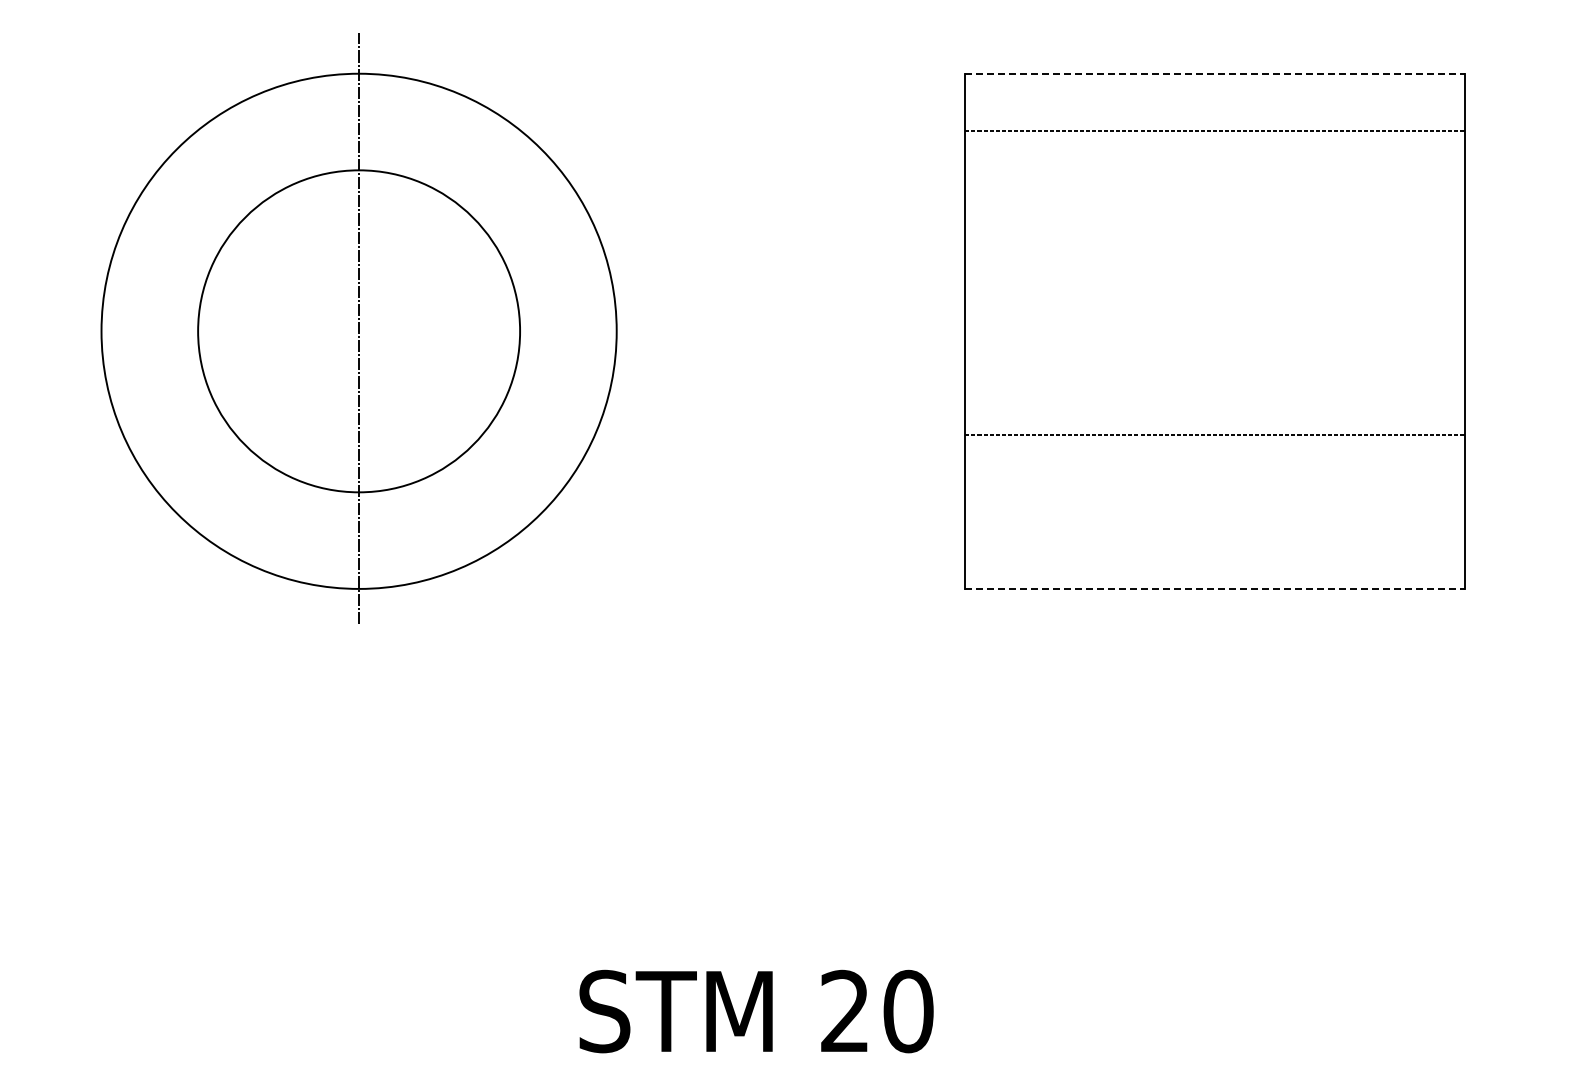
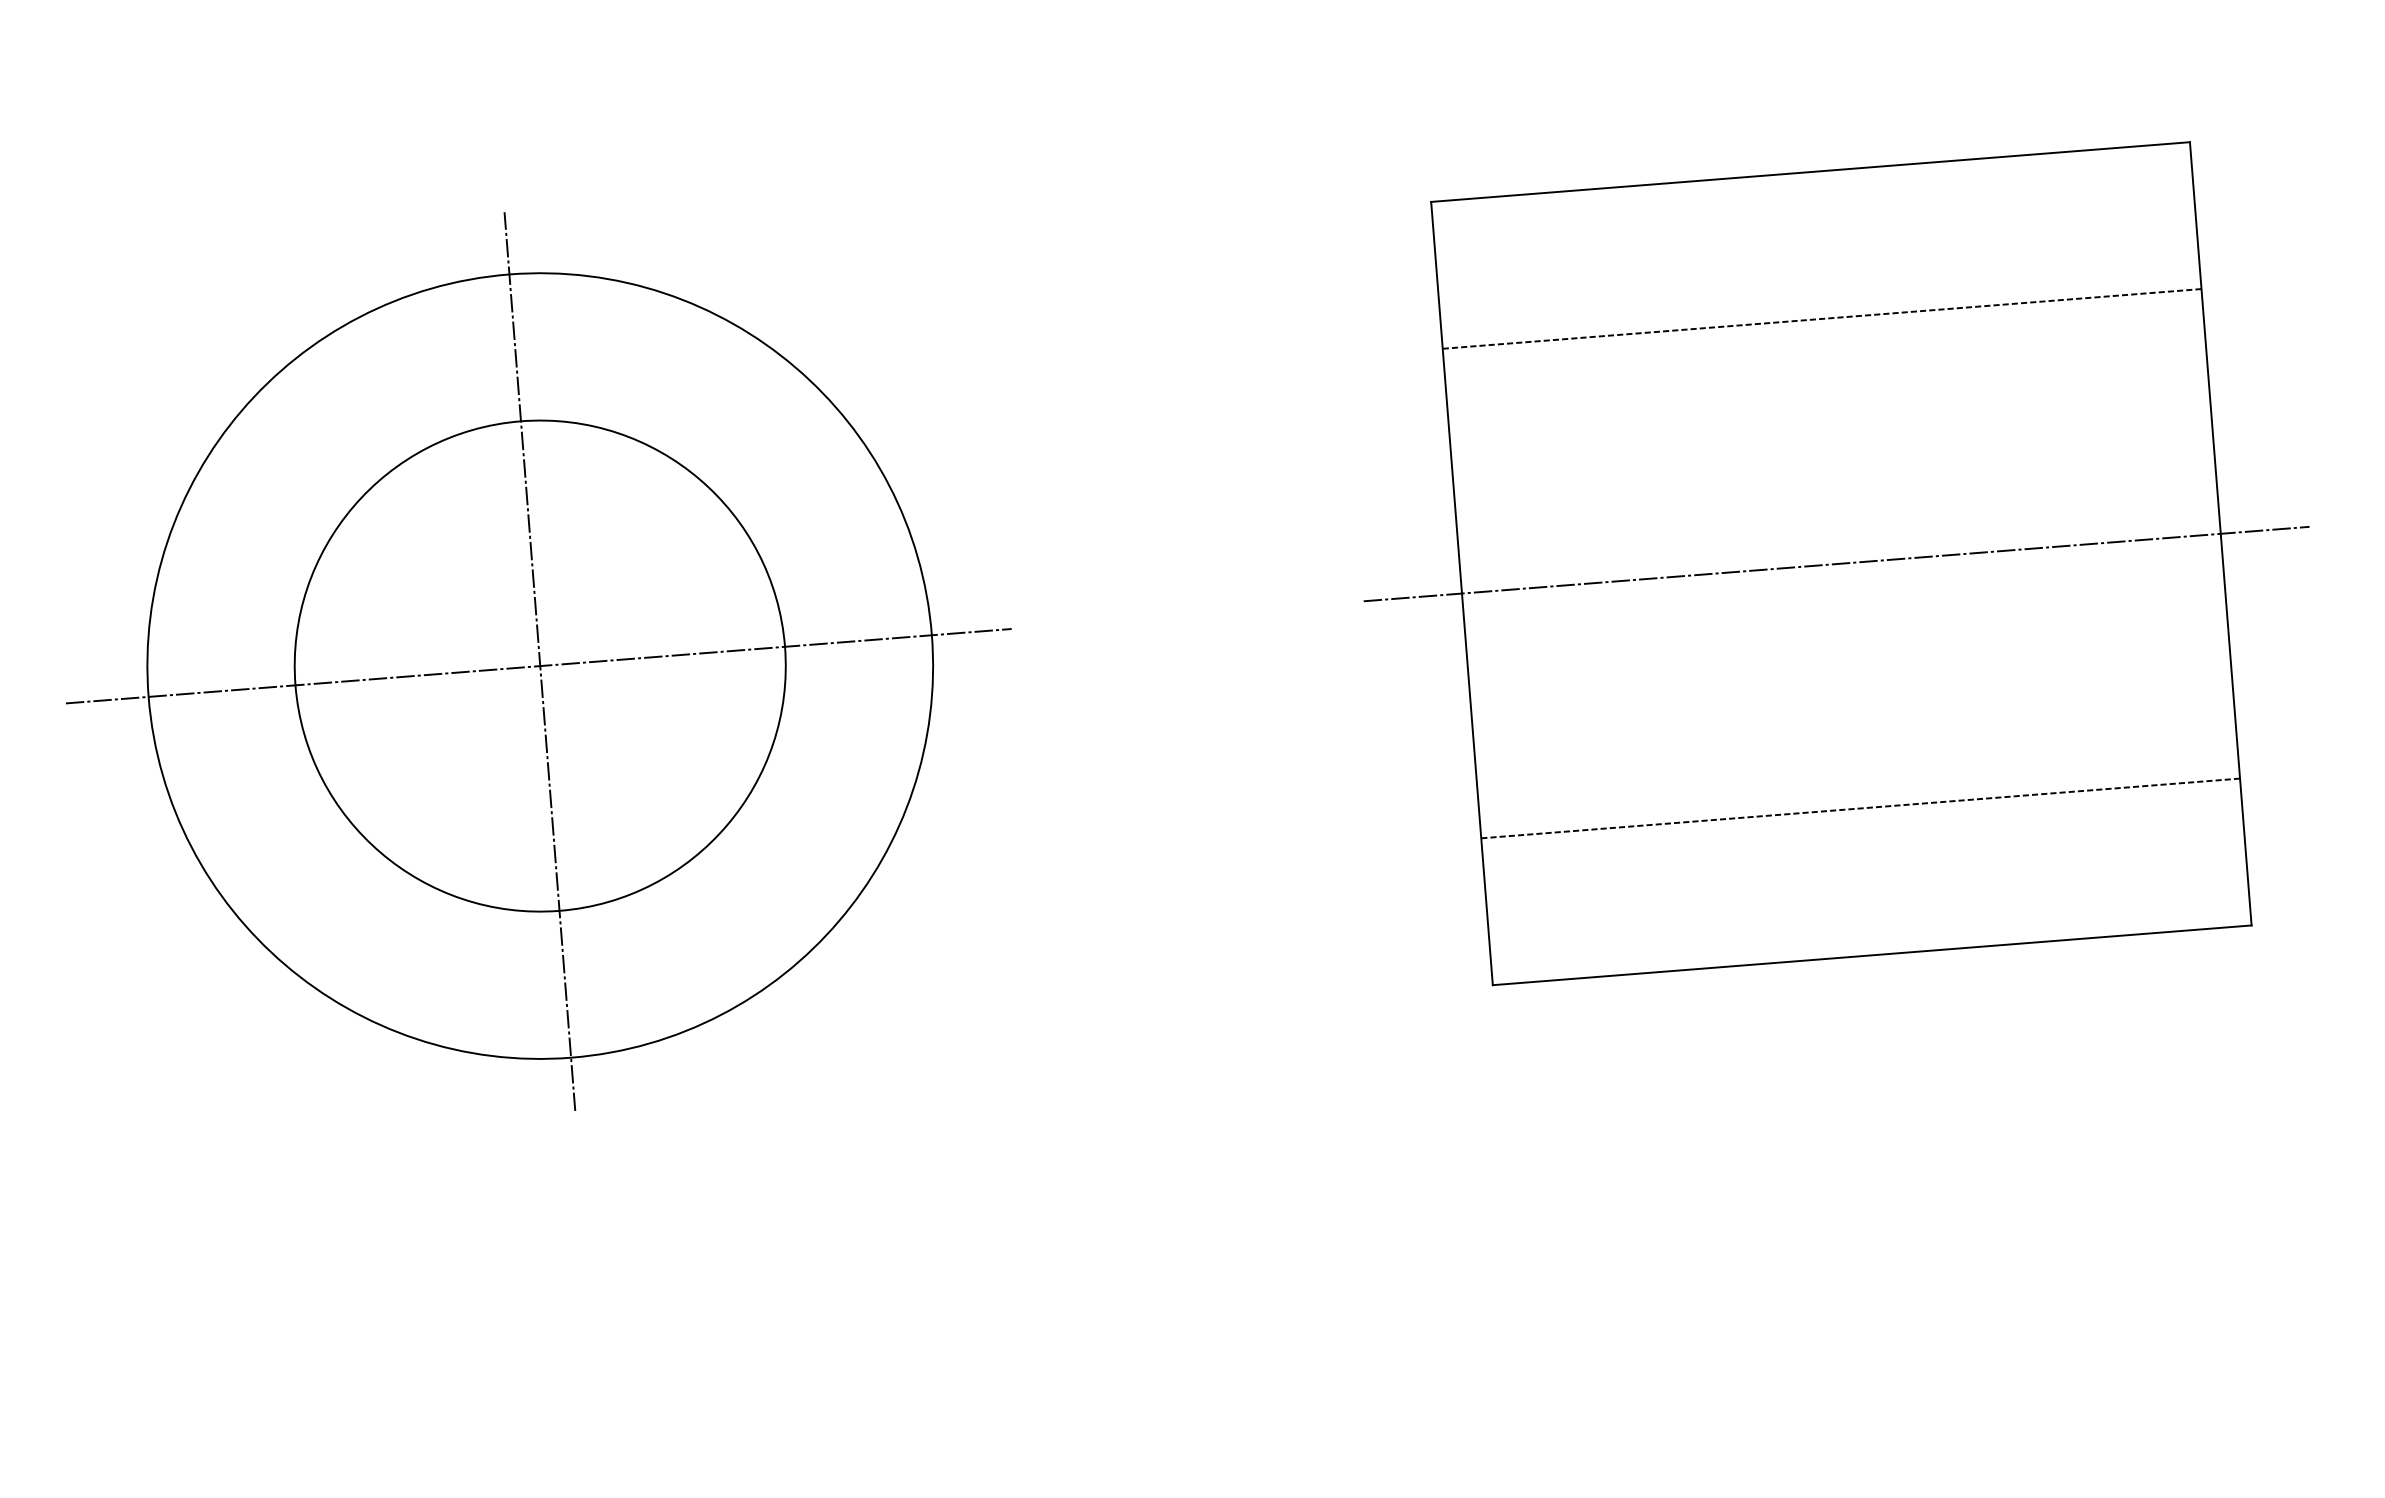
line: (1214, 73) -> (1809, 171), dashed -> solid
line: (1214, 131) -> (1821, 319), moved
line: (358, 331) -> (539, 666), added
line: (1211, 331) -> (1836, 564), added
line: (1214, 435) -> (1859, 808), moved
line: (1214, 588) -> (1871, 954), dashed -> solid

